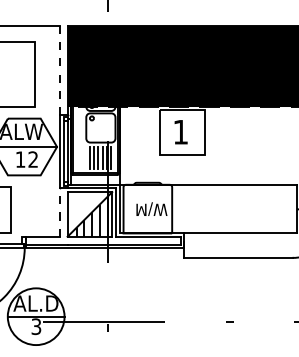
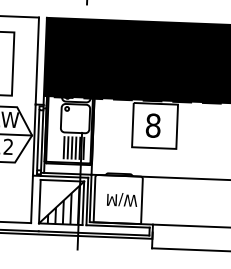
line: (59, 70) -> (37, 60), dashed -> solid
text: (180, 131) -> (153, 125), 1 -> 8
line: (59, 211) -> (32, 198), dashed -> solid

